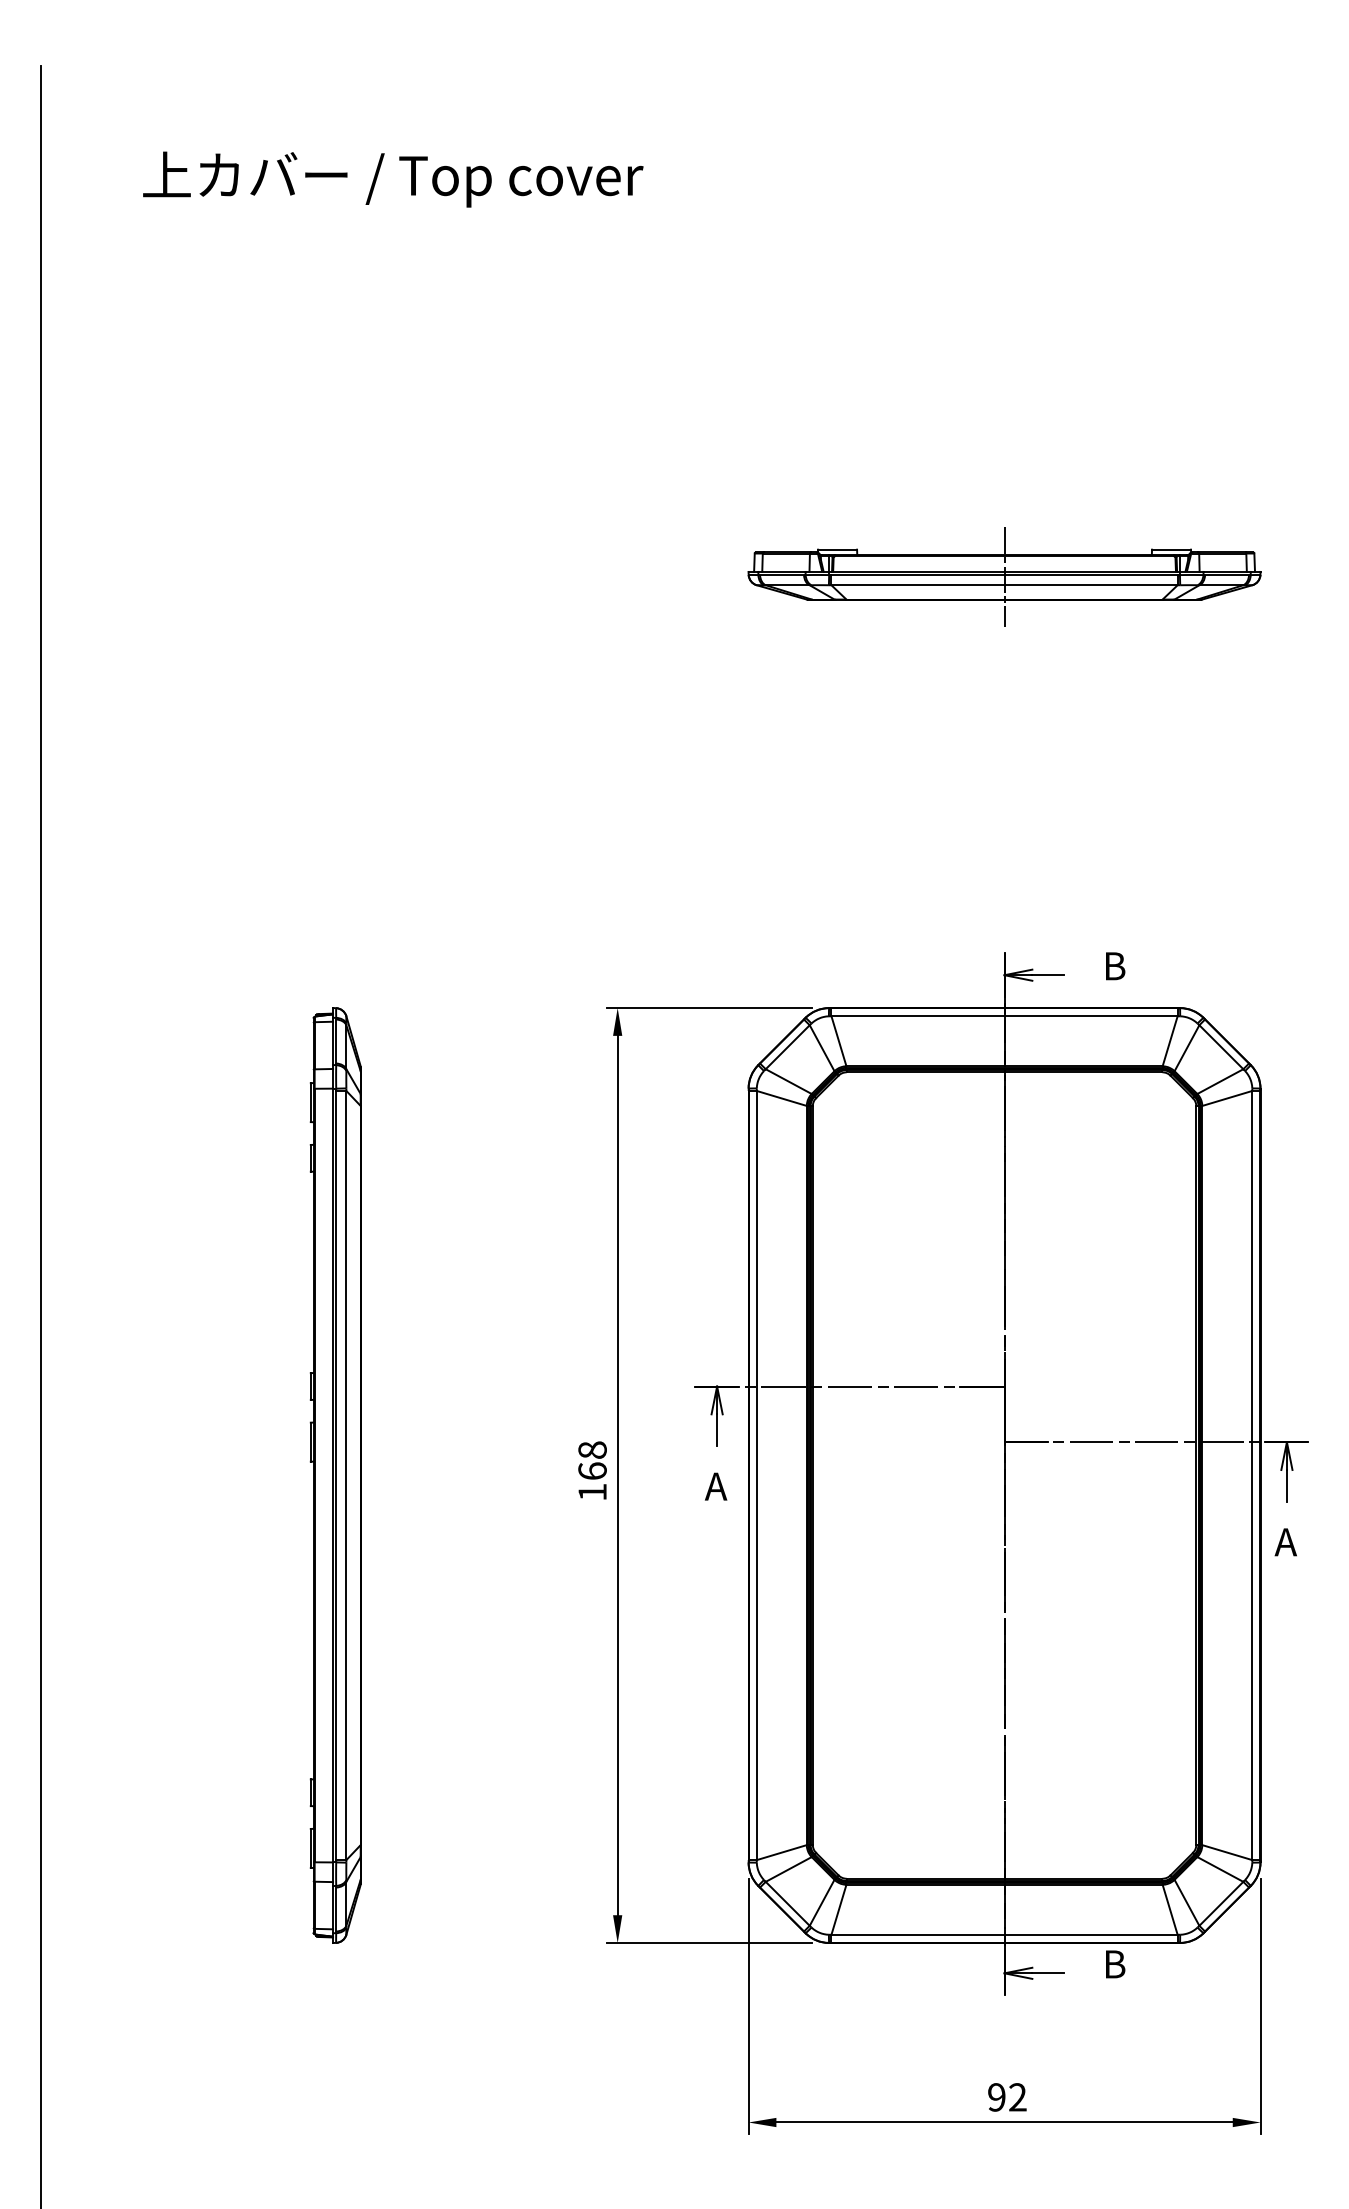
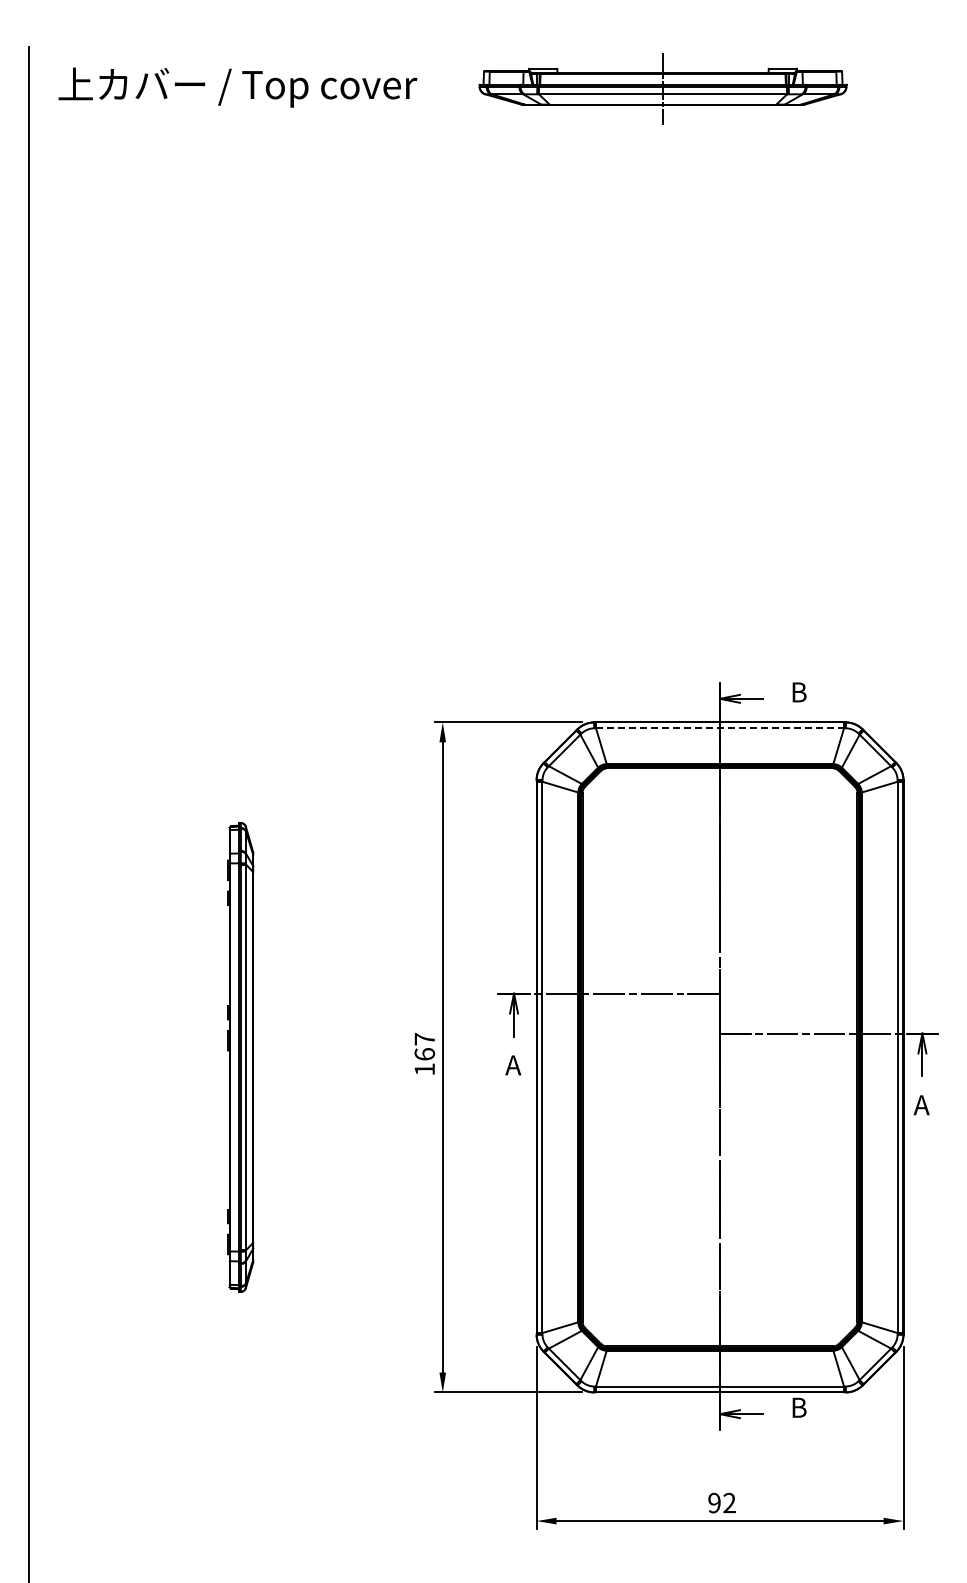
text: (392, 179) -> (237, 87), moved
part: (1003, 577) -> (662, 88), moved
line: (1005, 1016) -> (720, 728), solid -> dashed
text: (592, 1450) -> (424, 1039), 168 -> 167
part: (335, 1475) -> (240, 1057), size x0.7

